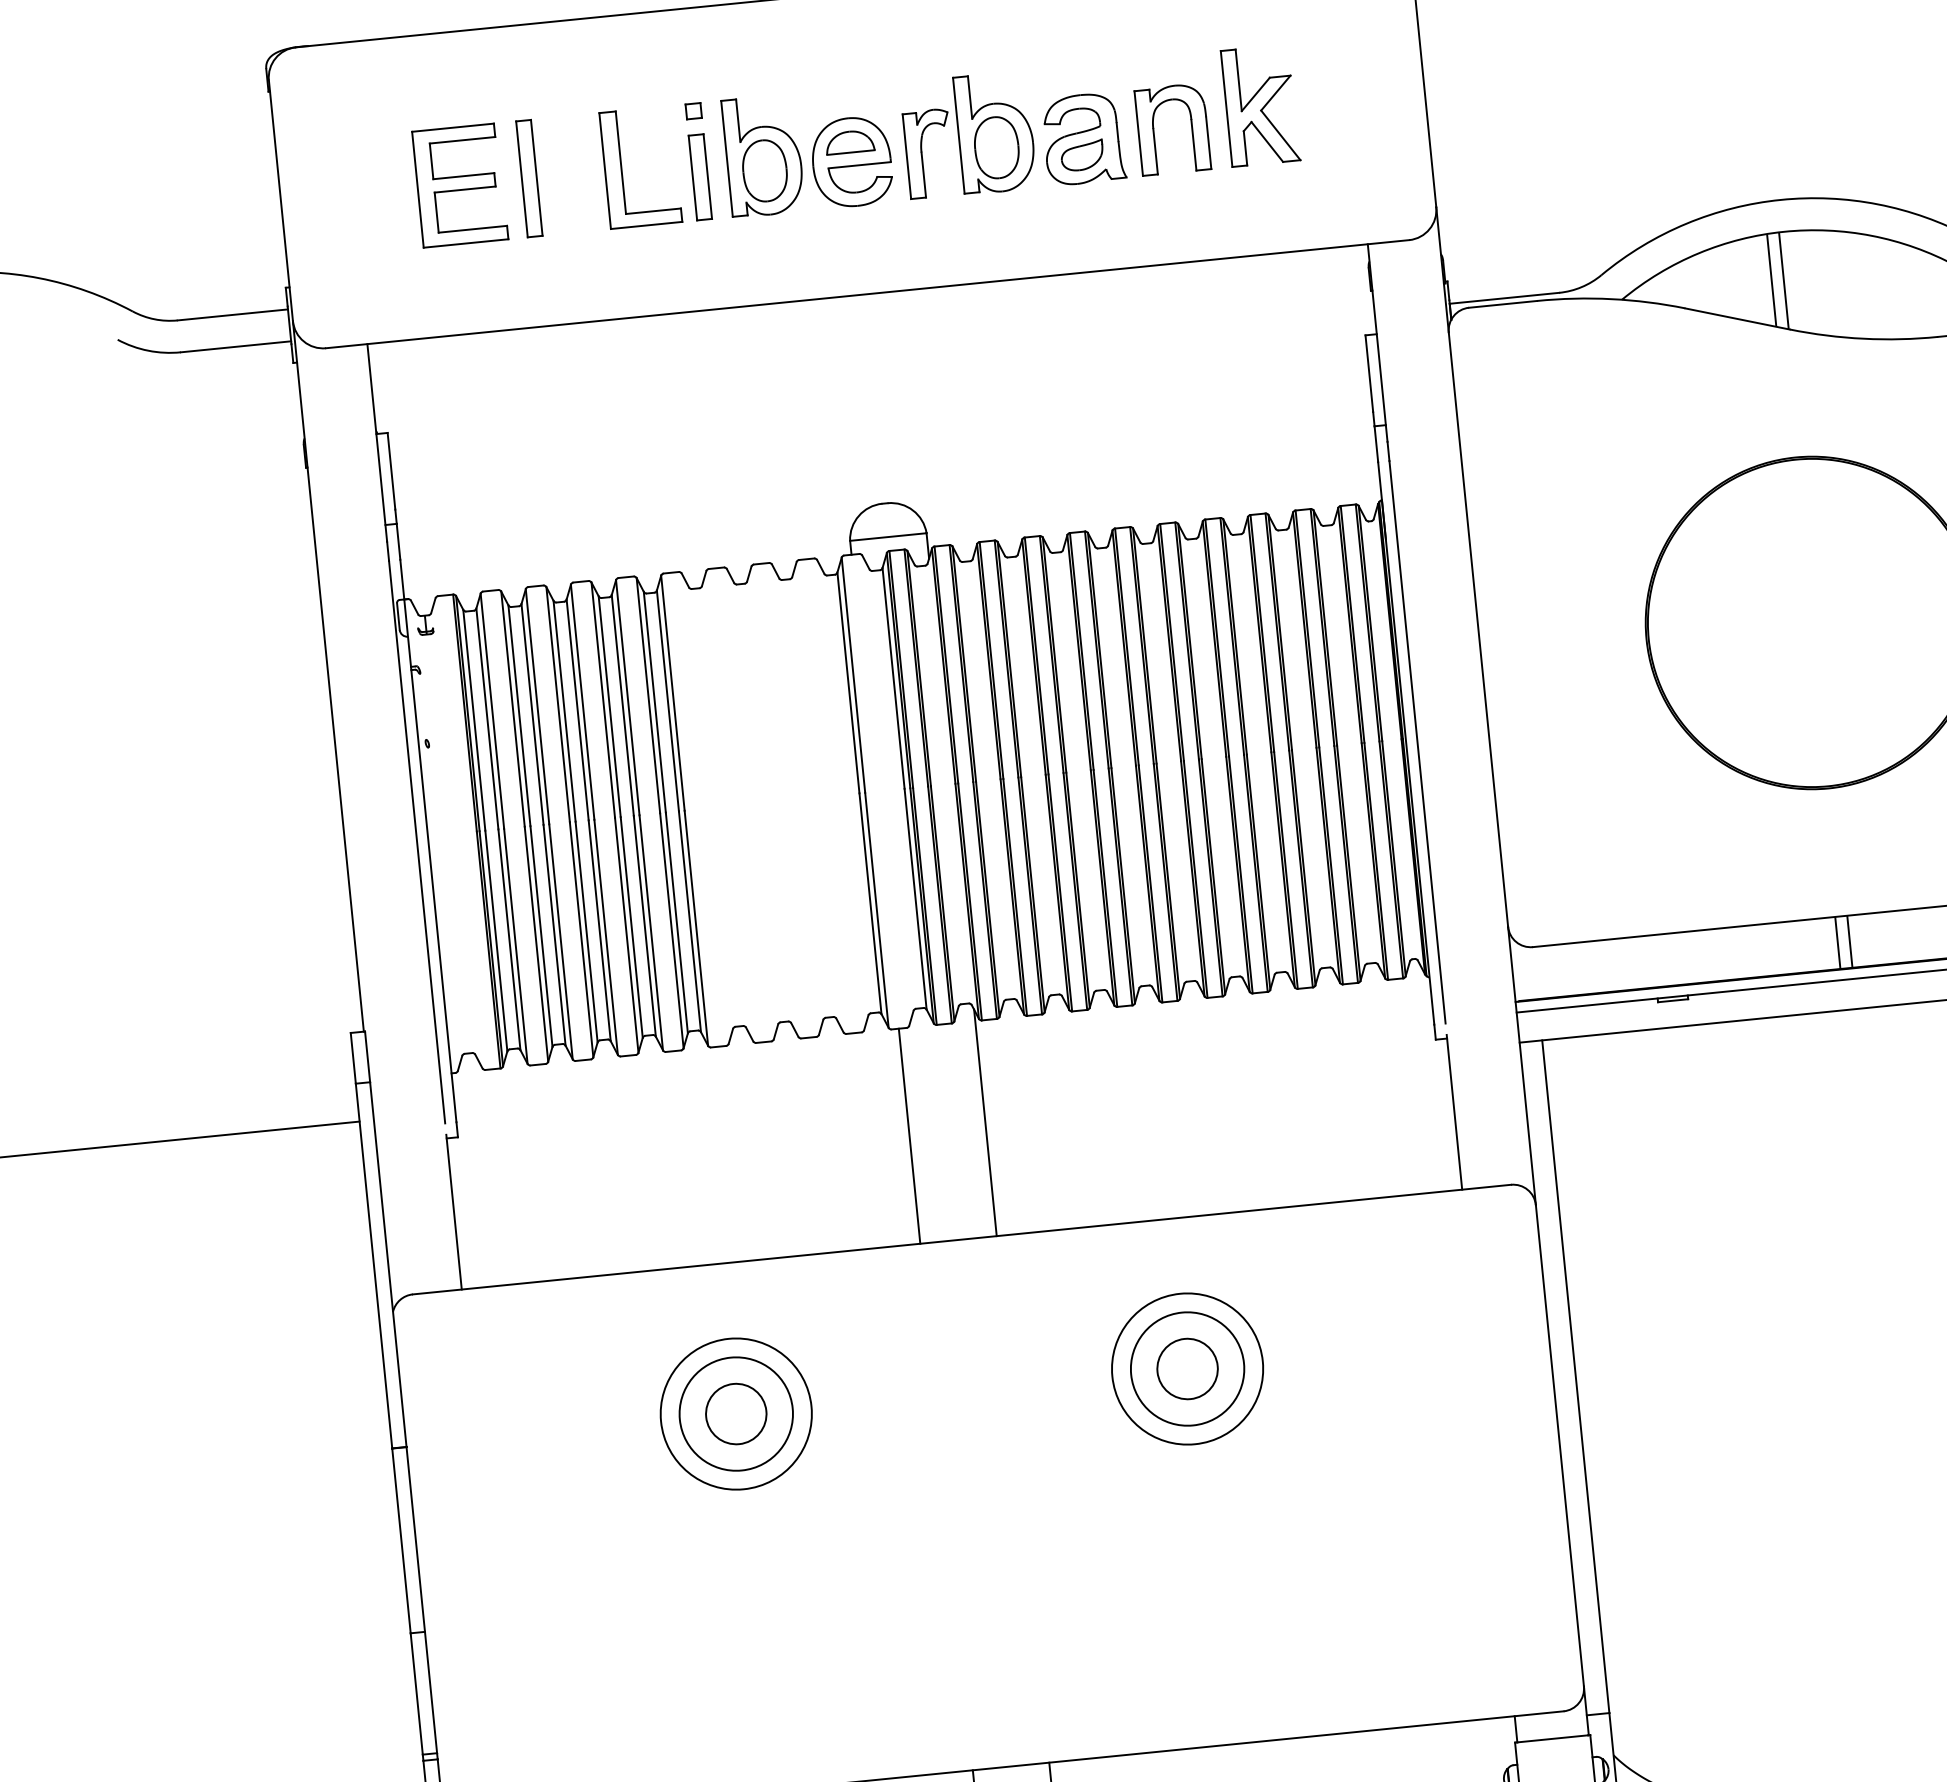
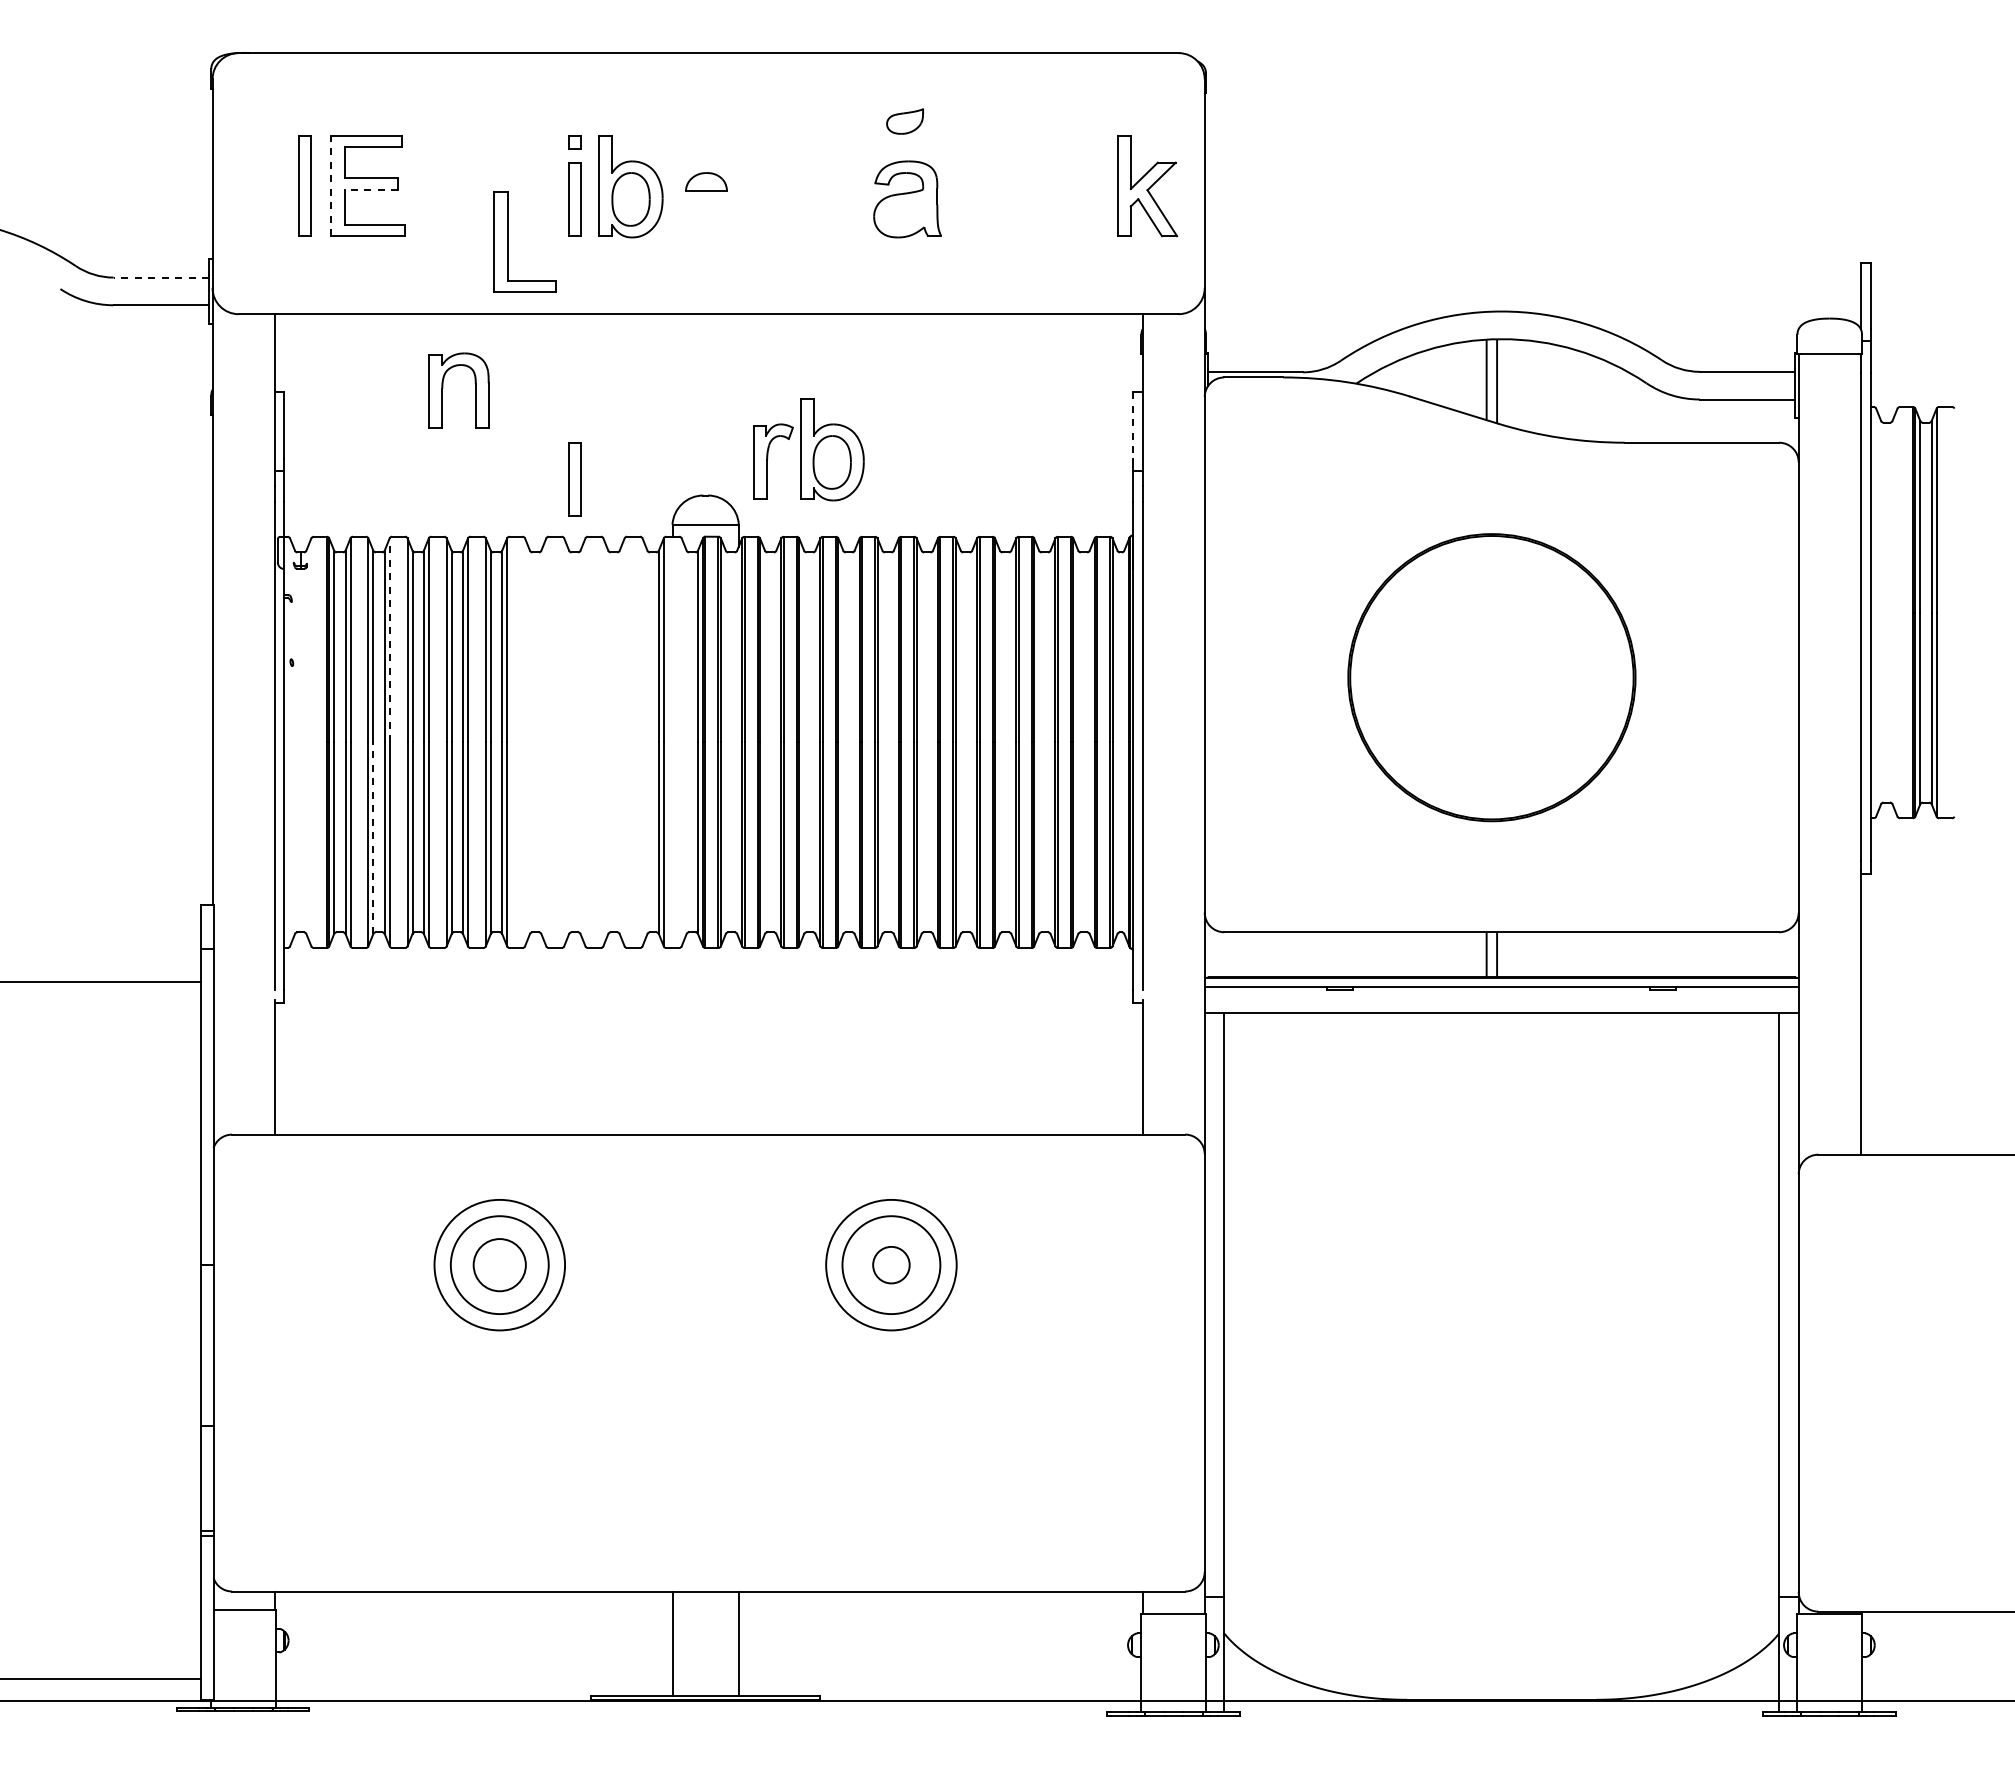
part: (1260, 106) -> (1147, 186), moved
part: (1154, 128) -> (443, 388), moved
part: (967, 135) -> (808, 449), moved
part: (1081, 155) -> (904, 121), moved
part: (851, 162) -> (706, 199), removed
part: (622, 168) -> (508, 241), moved
part: (528, 178) -> (304, 185), moved
line: (418, 189) -> (331, 185), solid -> dashed
line: (464, 189) -> (371, 189), solid -> dashed
line: (232, 314) -> (161, 277), solid -> dashed
line: (1368, 374) -> (1132, 426), solid -> dashed
part: (732, 500) -> (574, 479), added
line: (537, 705) -> (389, 639), solid -> dashed
line: (541, 936) -> (373, 838), solid -> dashed
line: (984, 1121) -> (738, 1035), removed
line: (909, 1136) -> (672, 1041), removed
circle: (1187, 1369) -> (891, 1265), size x0.7

